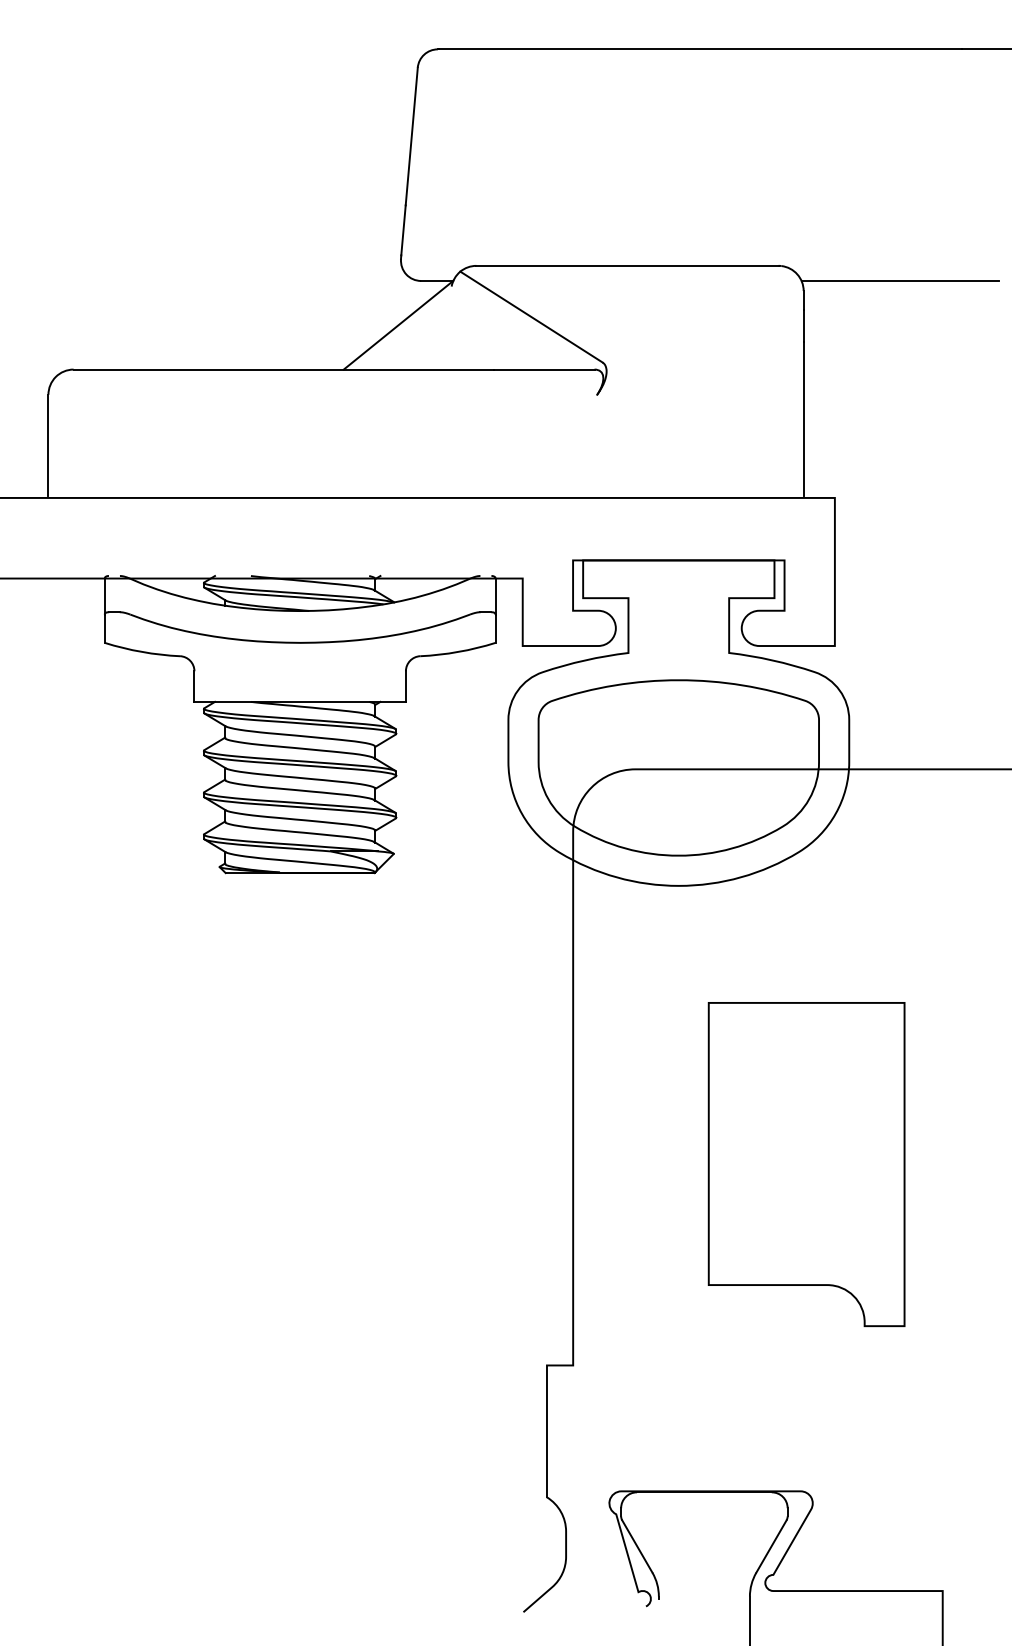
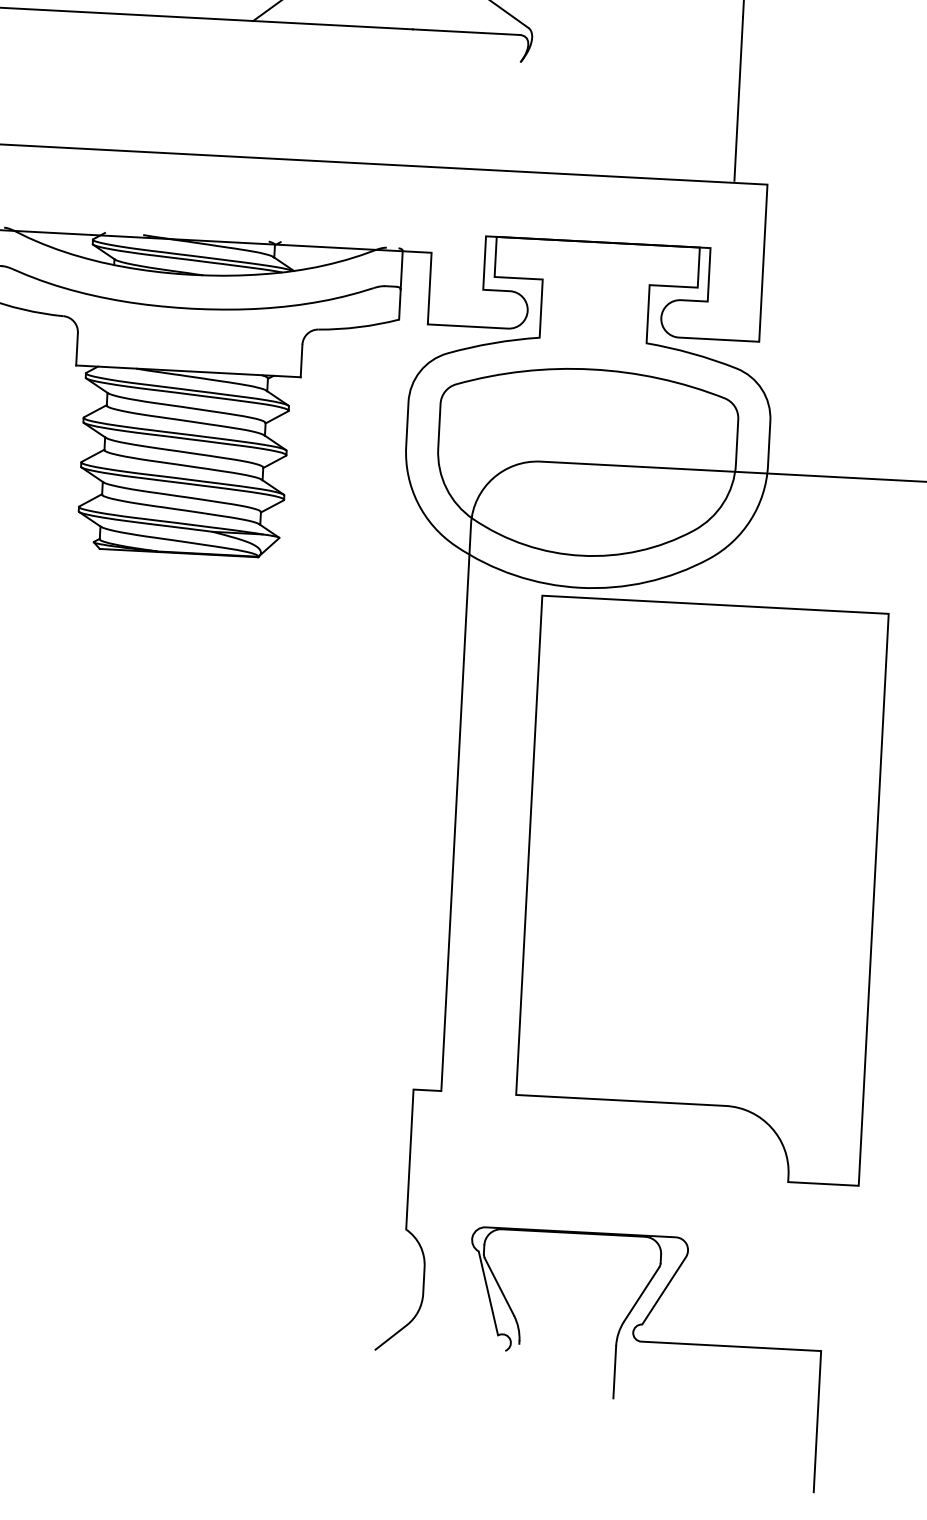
part: (806, 1164) -> (700, 890), size x1.67

